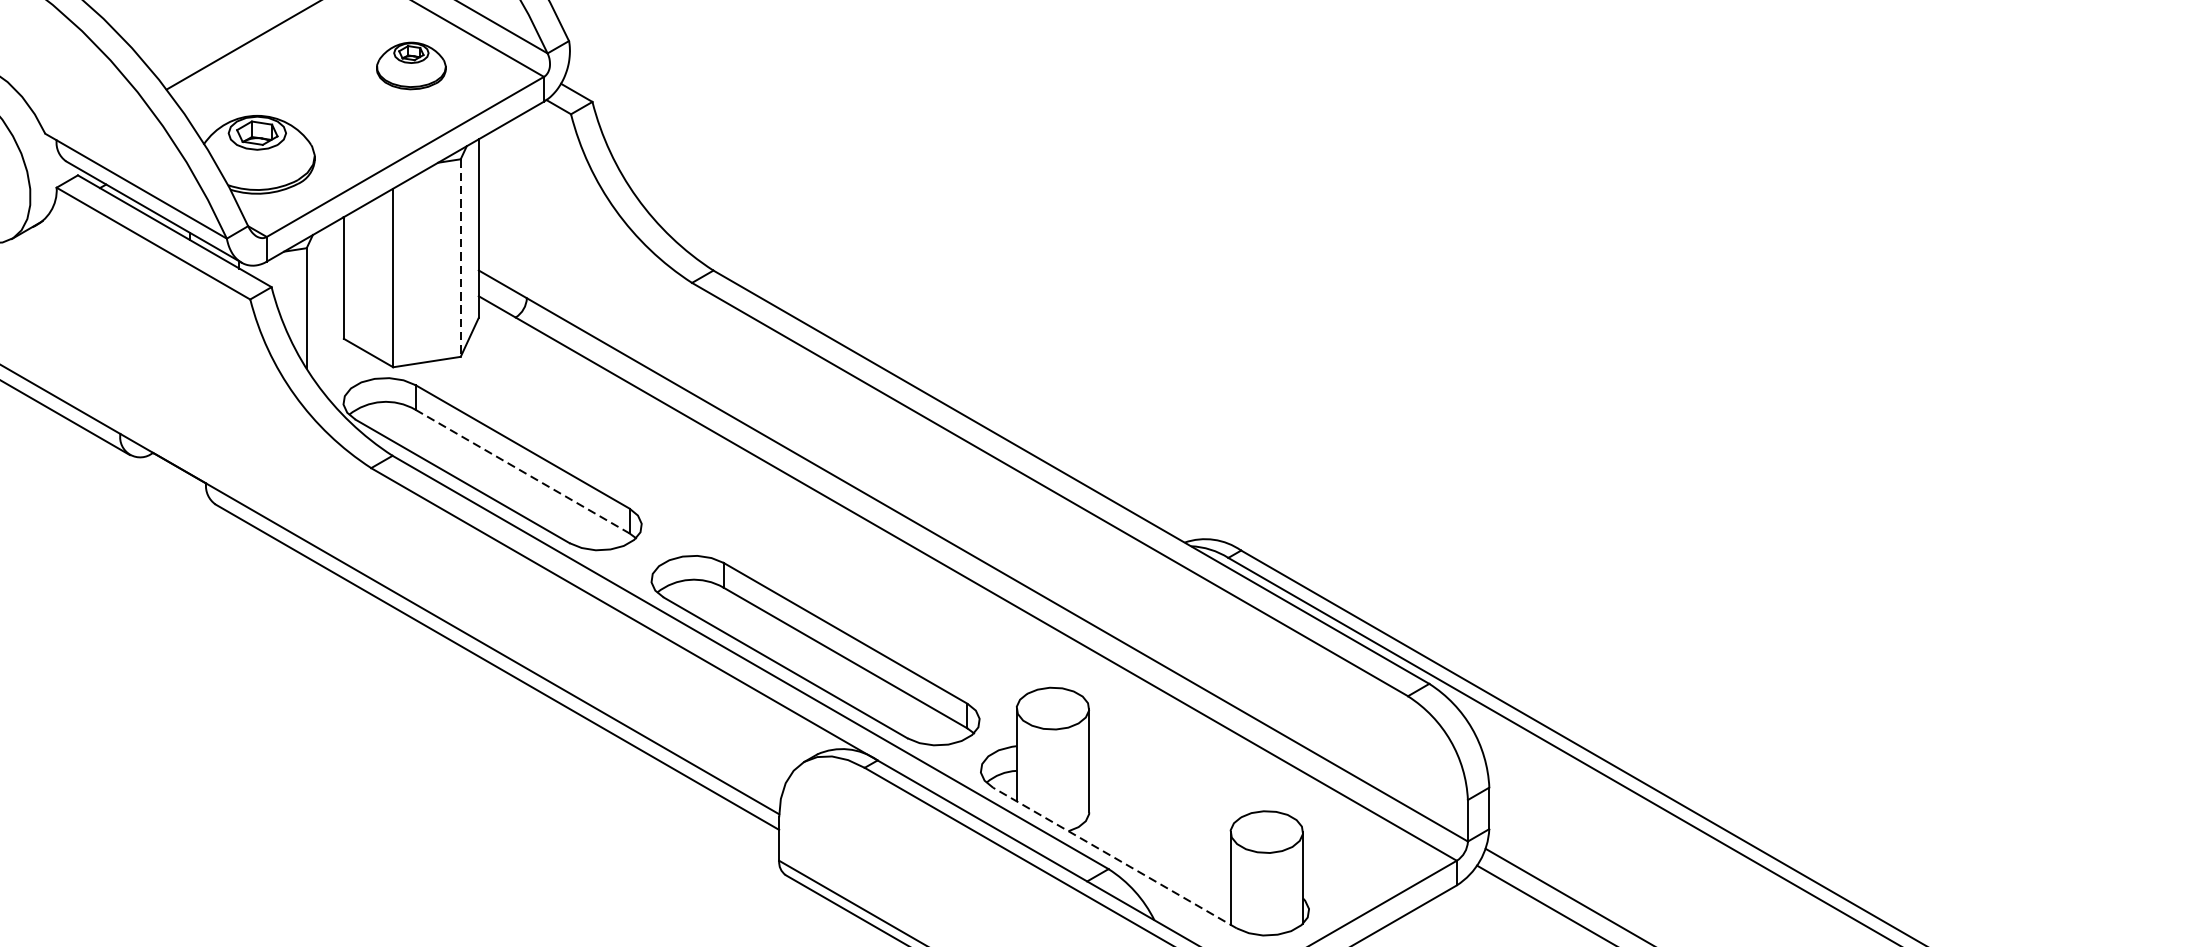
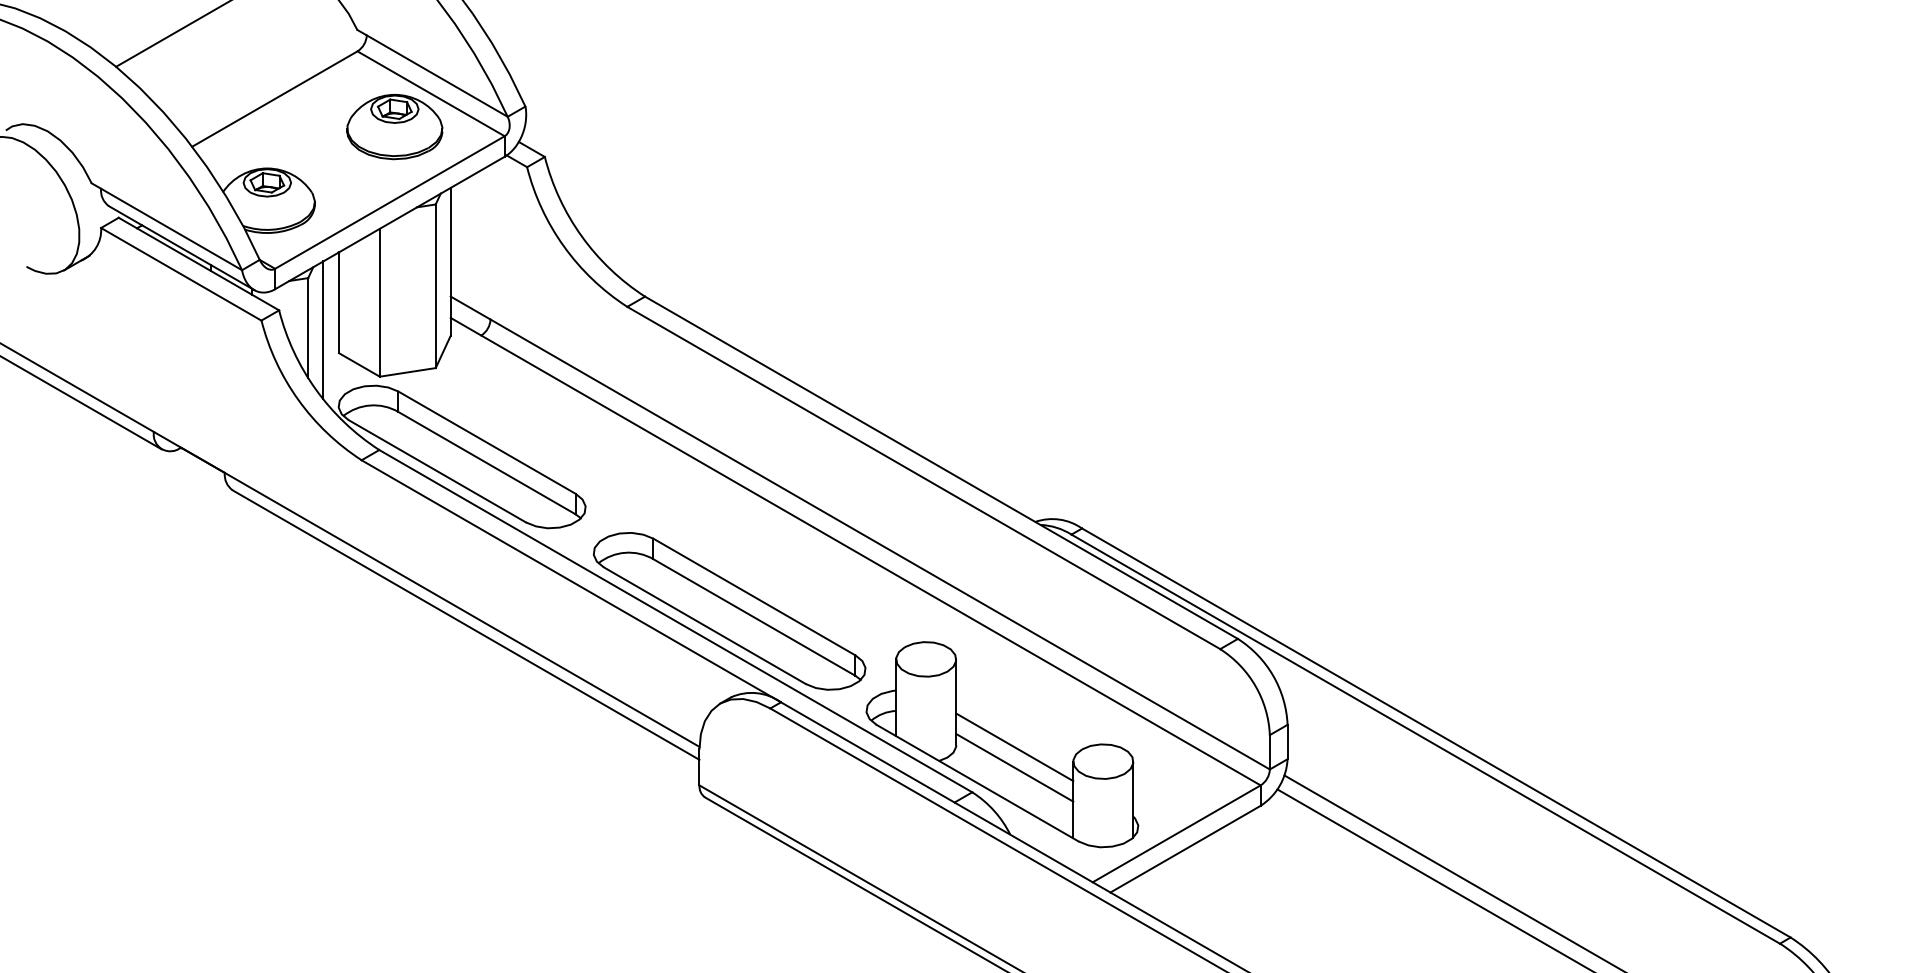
part: (410, 66) -> (394, 127), size x1.67
line: (460, 258) -> (435, 286), dashed -> solid
line: (325, 311) -> (323, 330), added
line: (523, 472) -> (487, 463), dashed -> solid
line: (1159, 814) -> (1014, 747), added
line: (1159, 839) -> (1014, 767), added
line: (1114, 858) -> (977, 783), dashed -> solid

